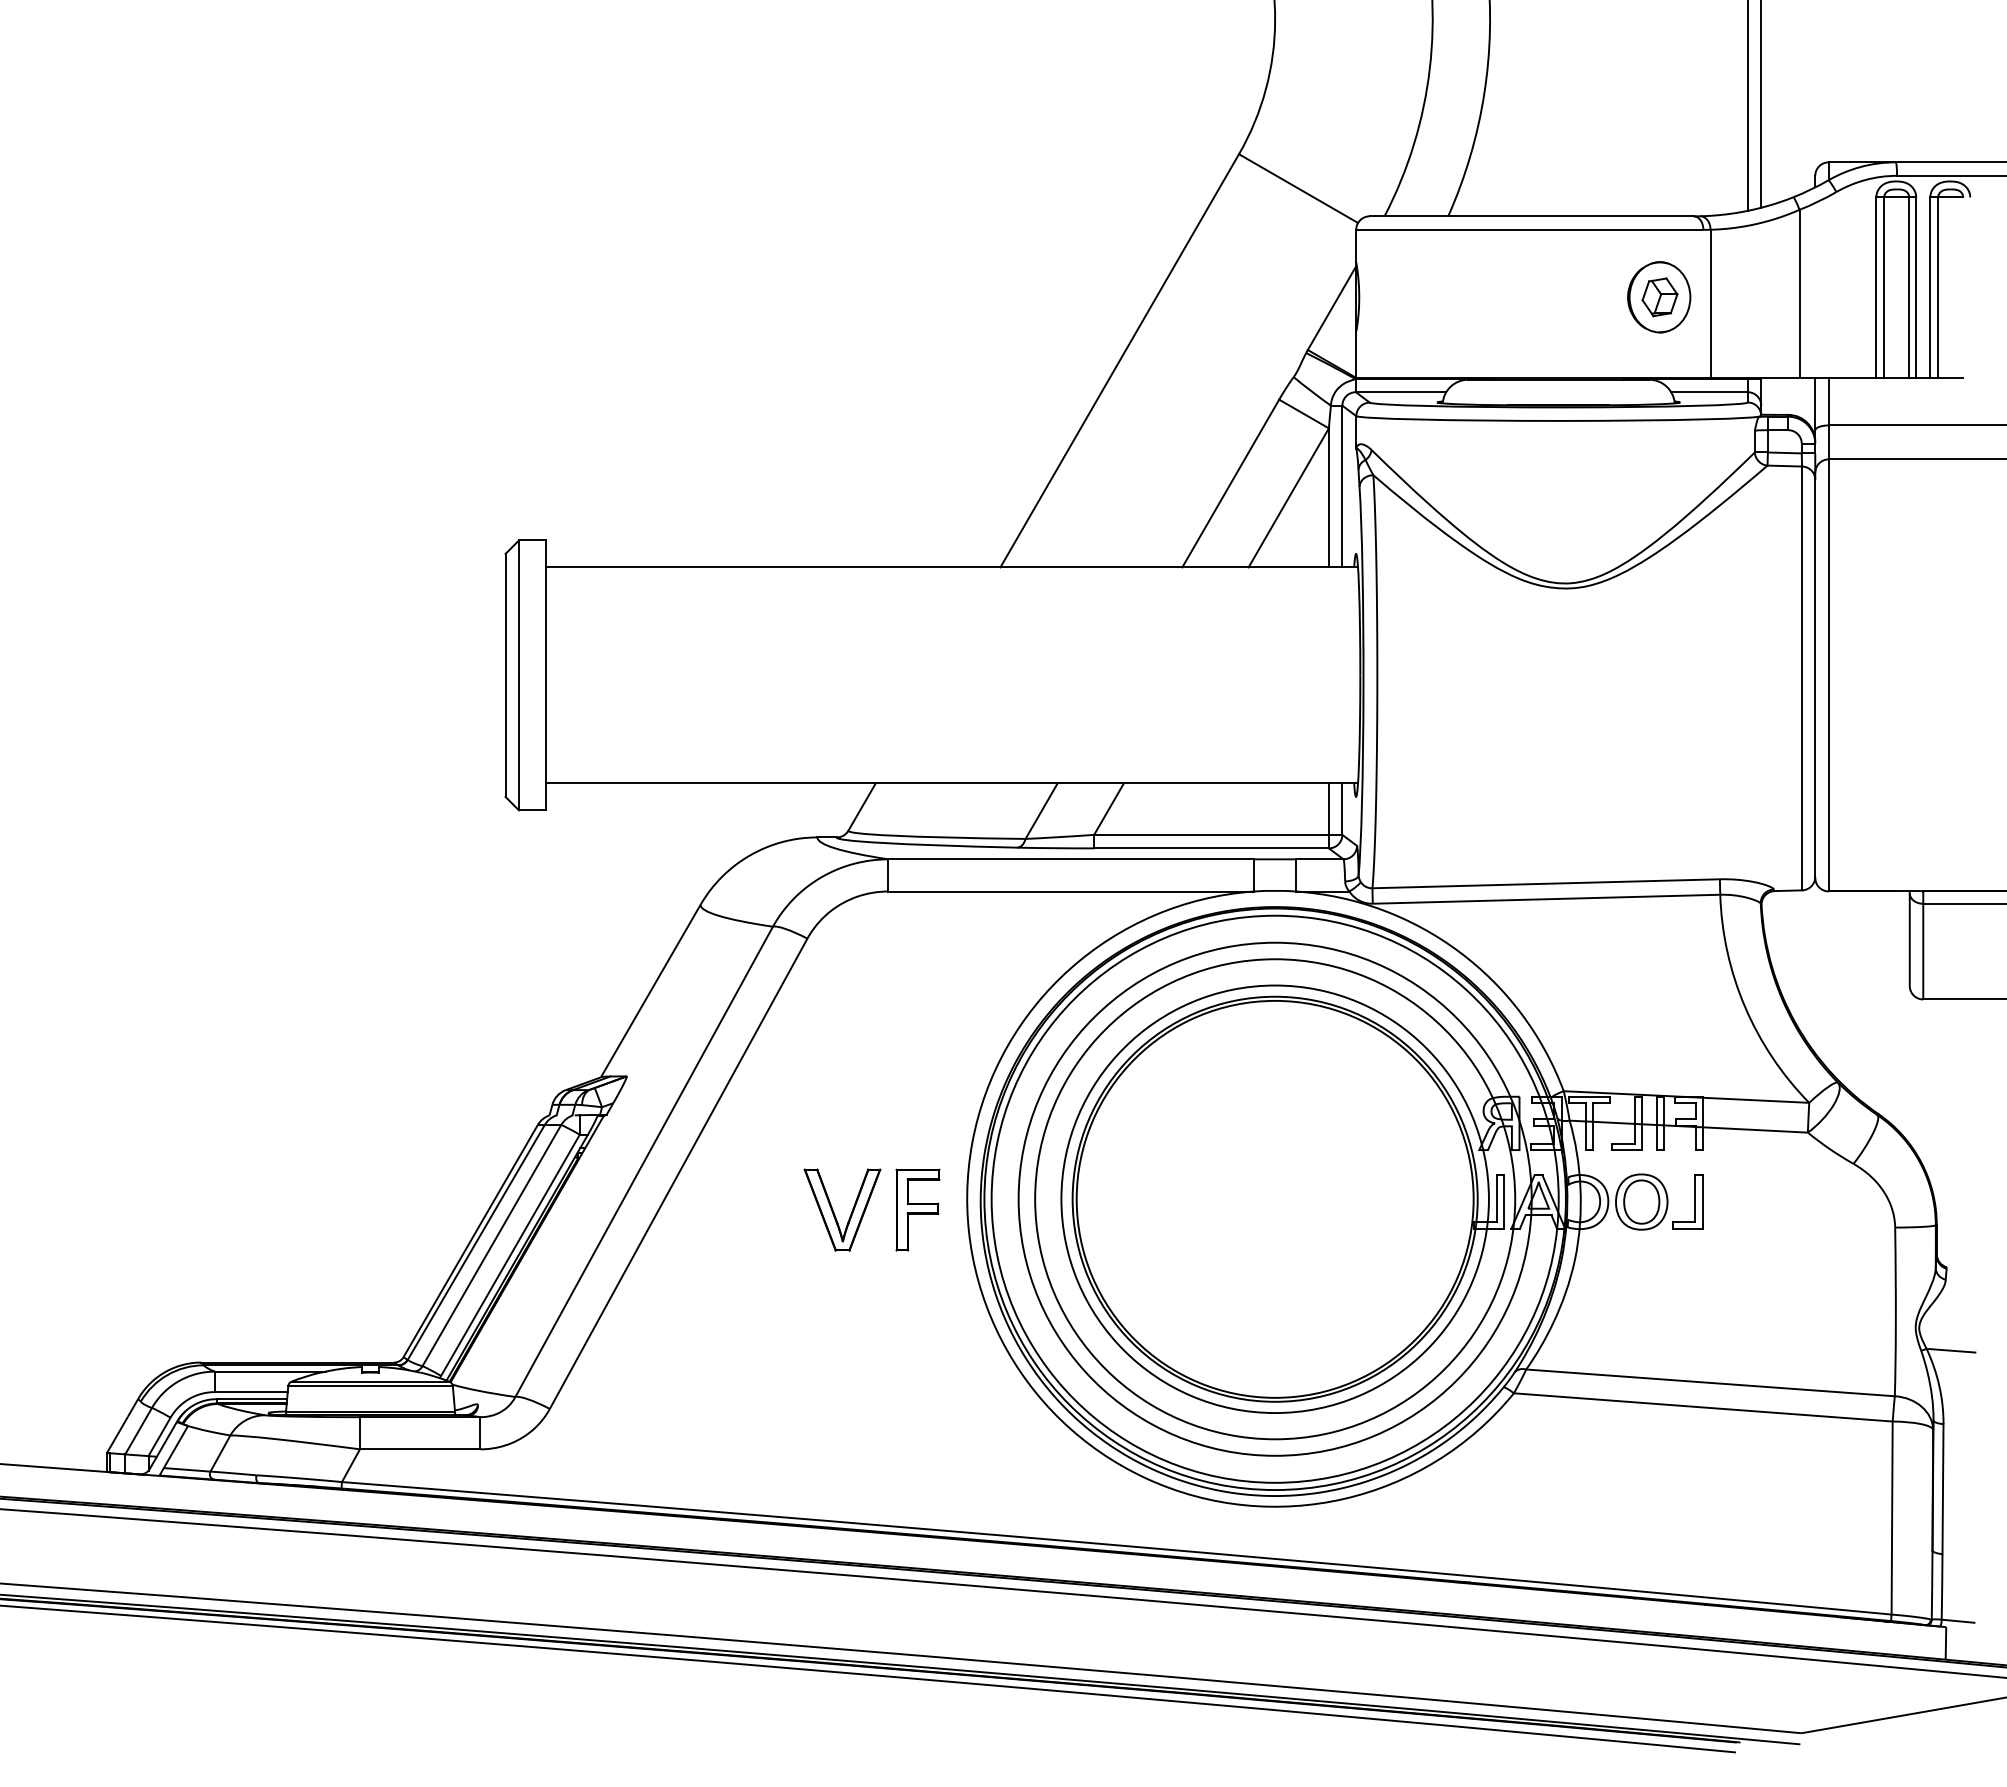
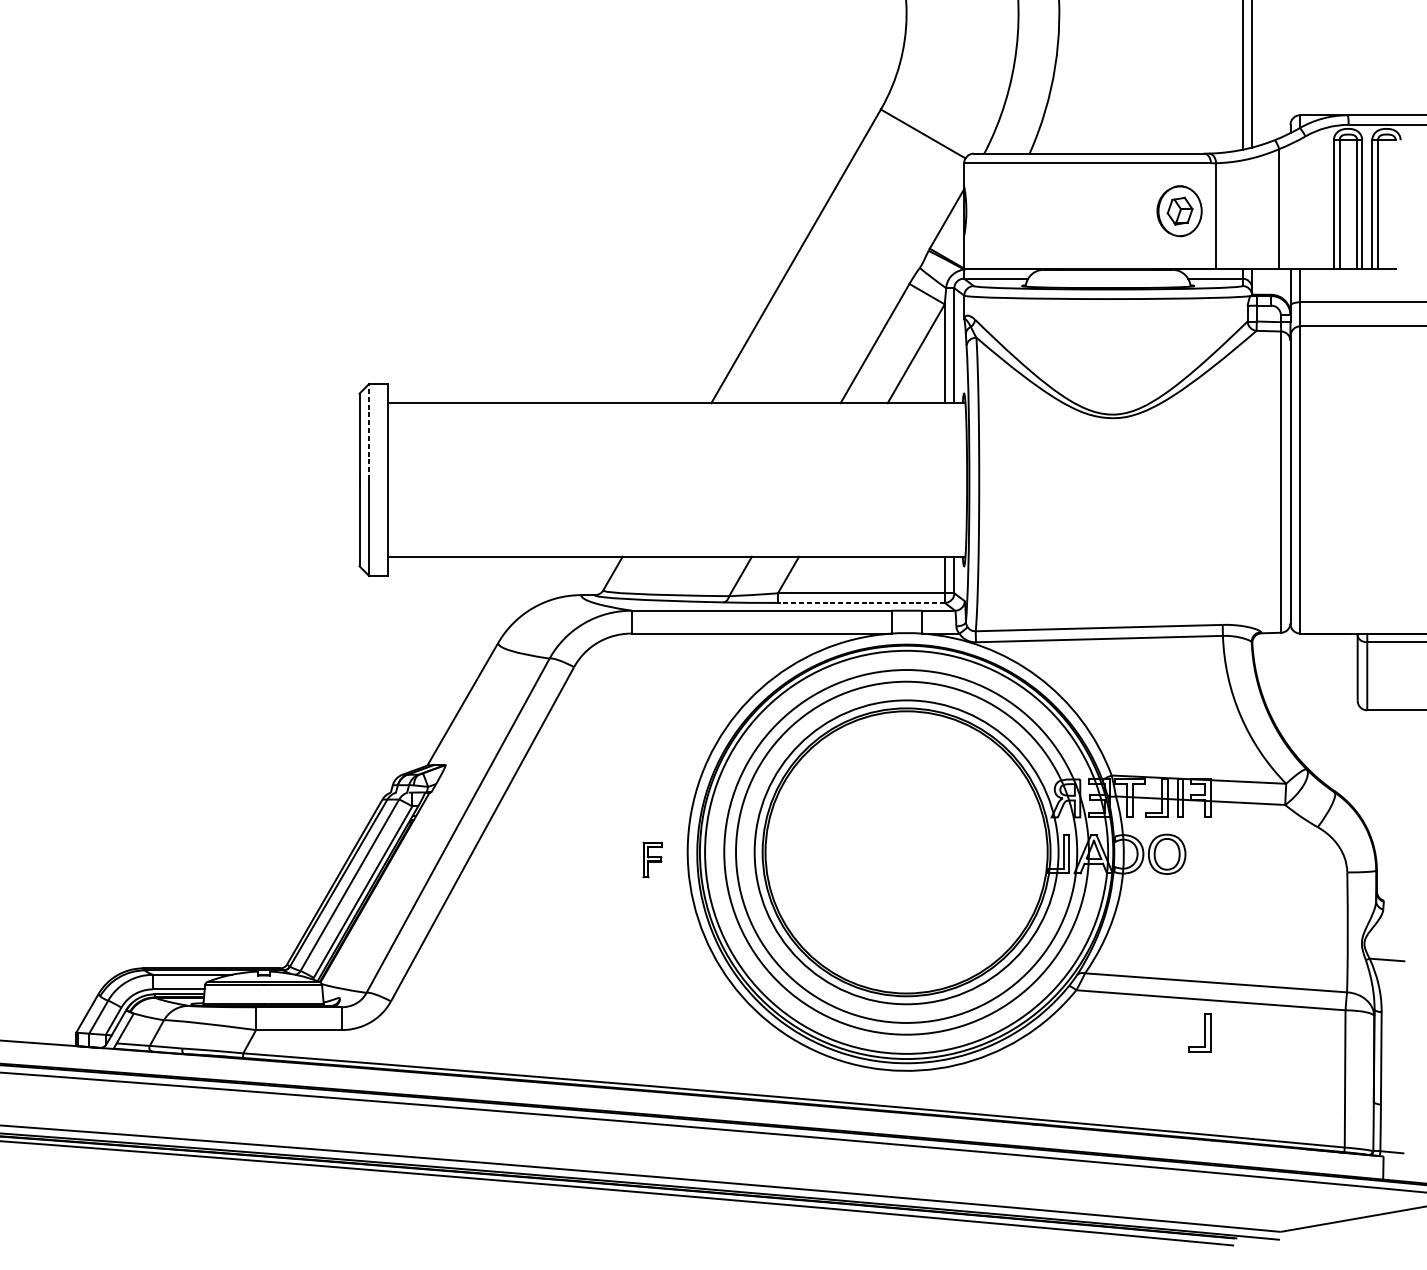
line: (519, 607) -> (369, 431), solid -> dashed
line: (1211, 848) -> (861, 603), solid -> dashed
part: (1694, 1201) -> (1204, 1032), moved
part: (917, 1209) -> (652, 859), size x0.6
part: (834, 1212) -> (593, 861), removed

